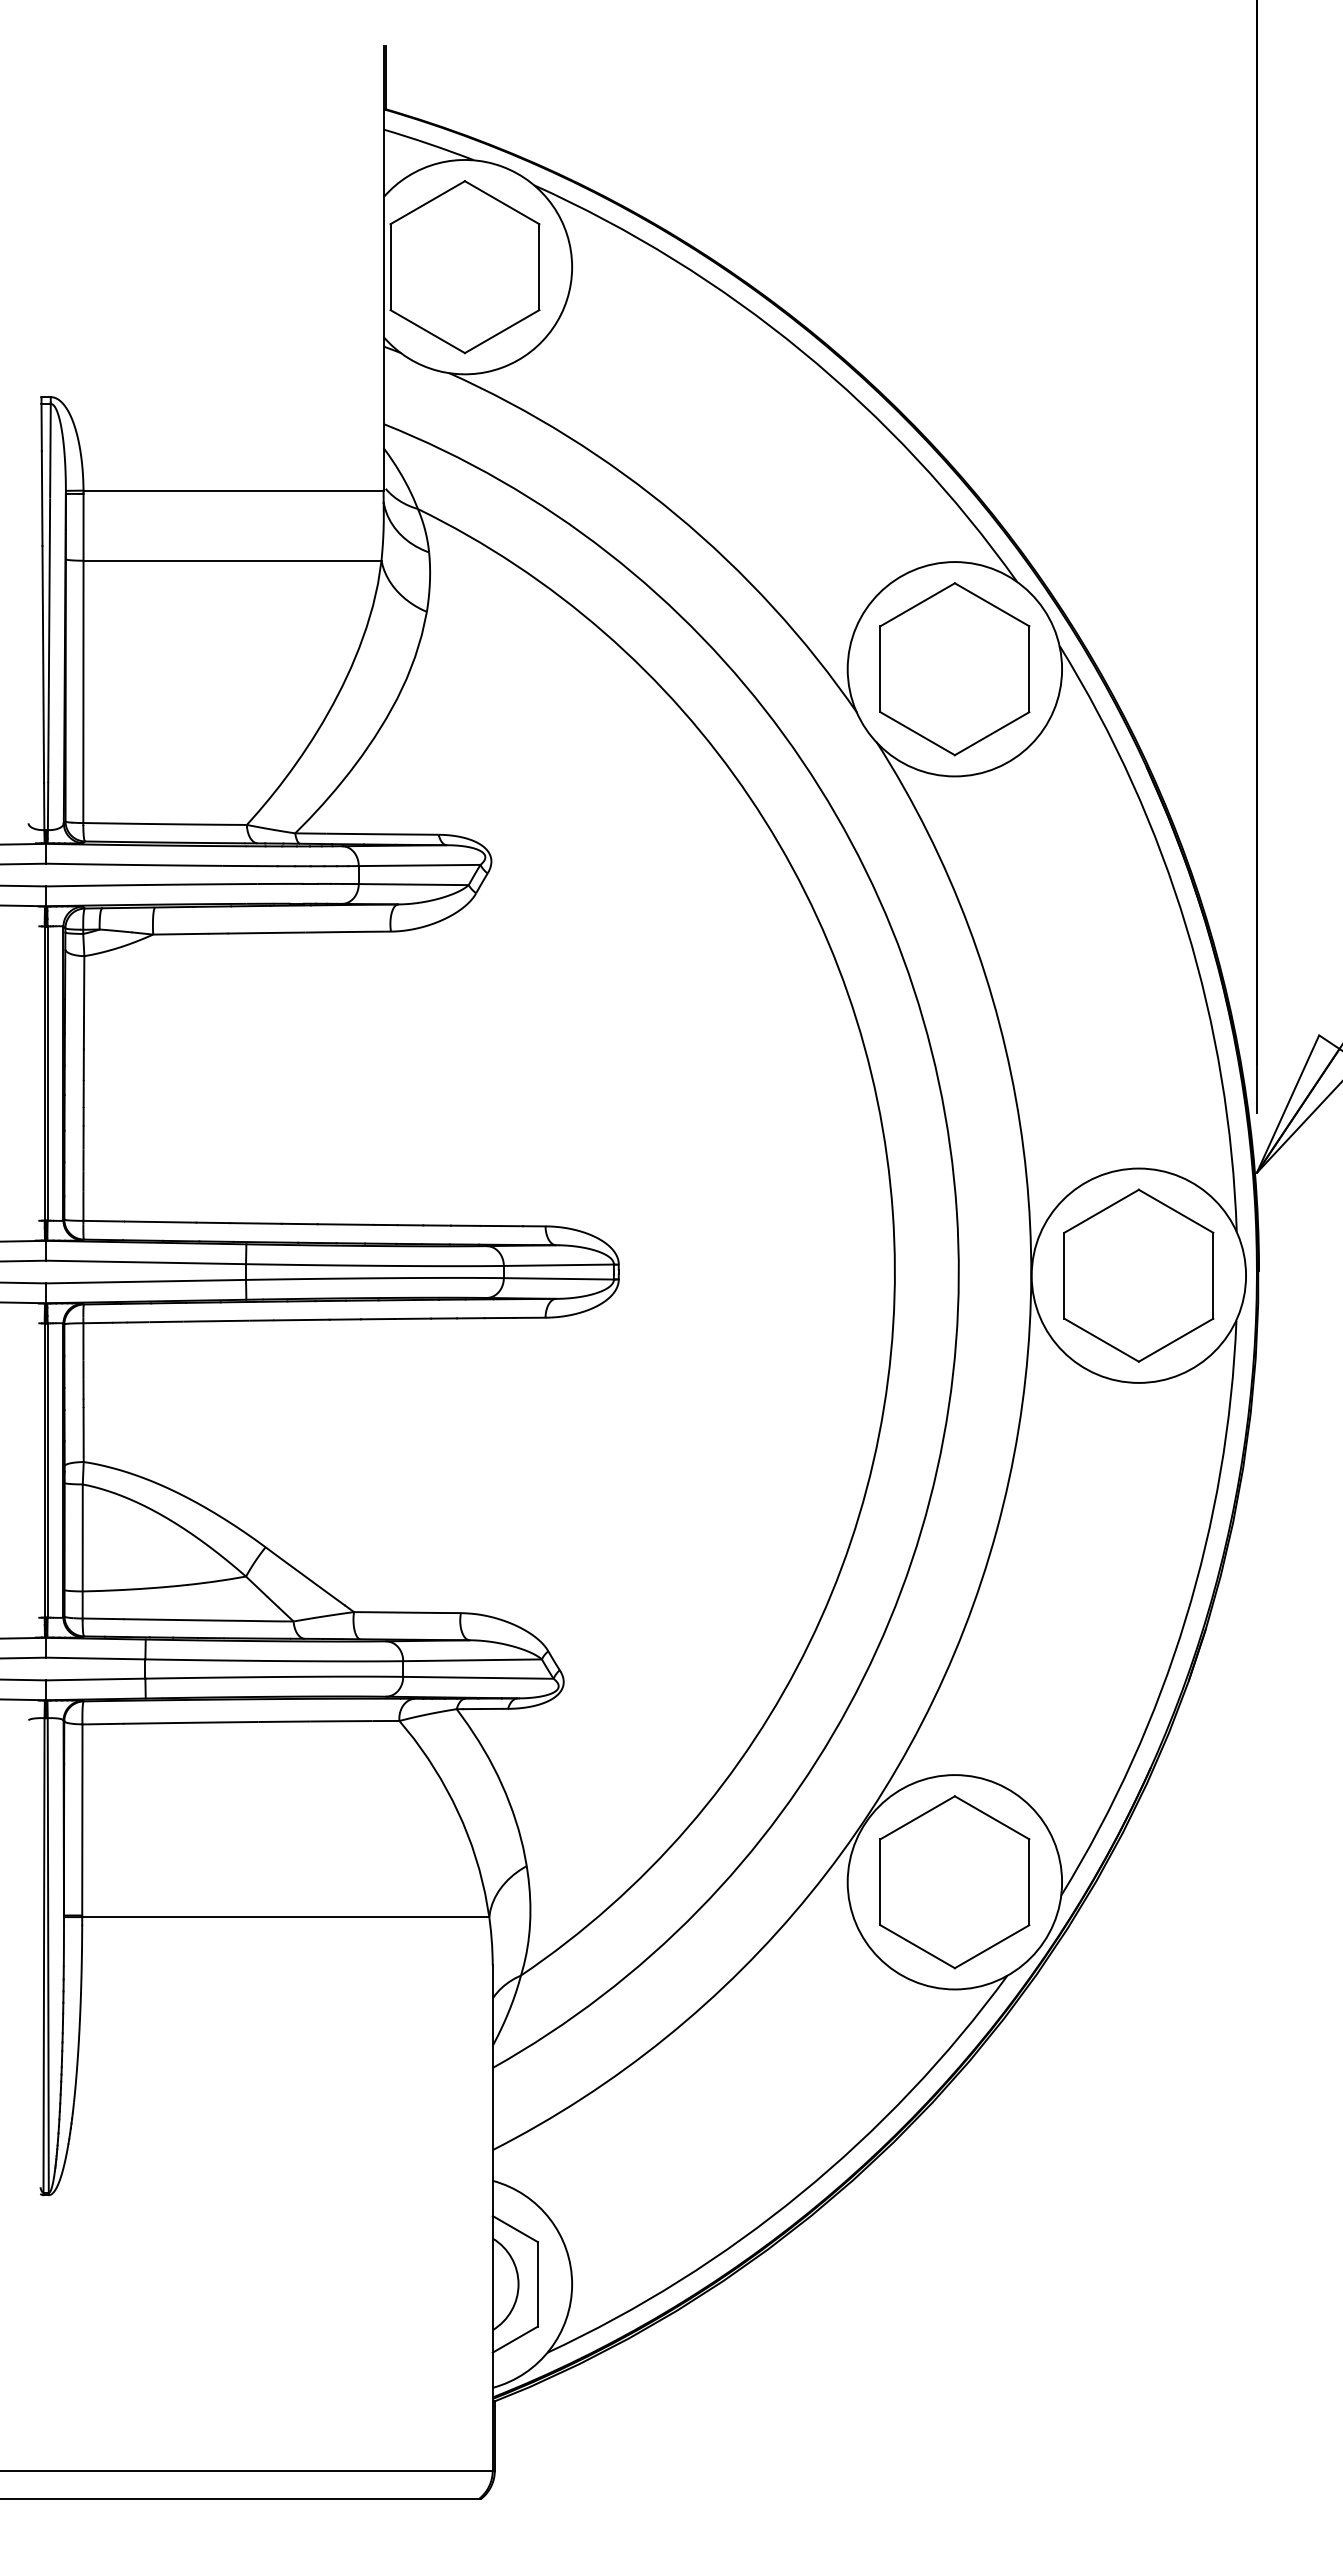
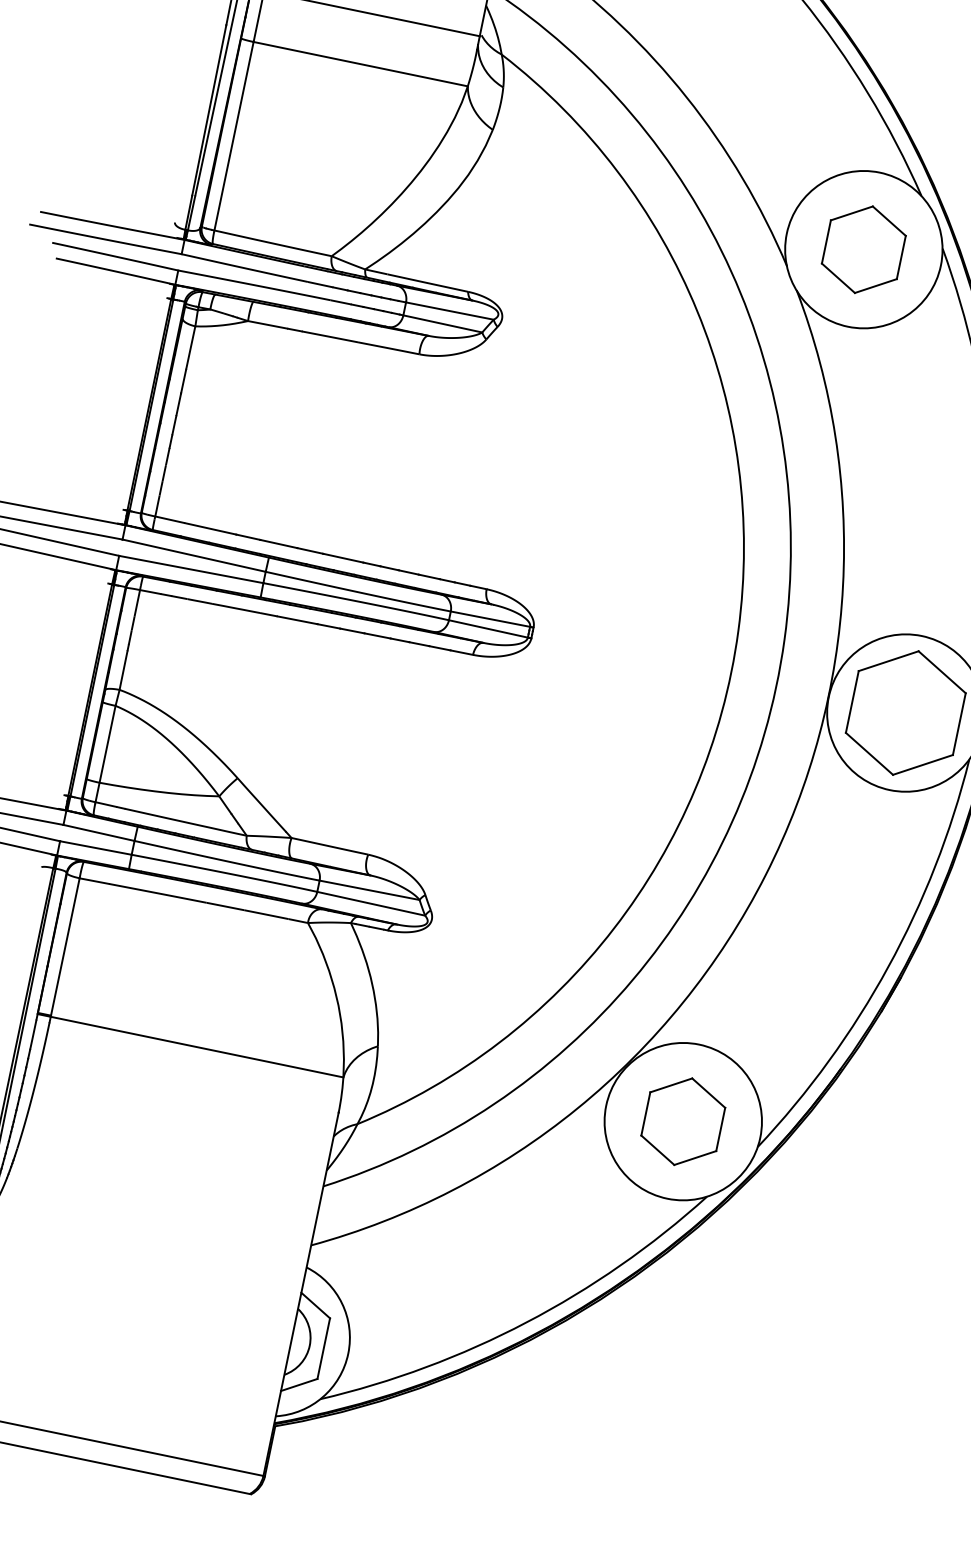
part: (954, 669) -> (863, 249), size x0.7
part: (954, 1882) -> (682, 1121), size x0.7

